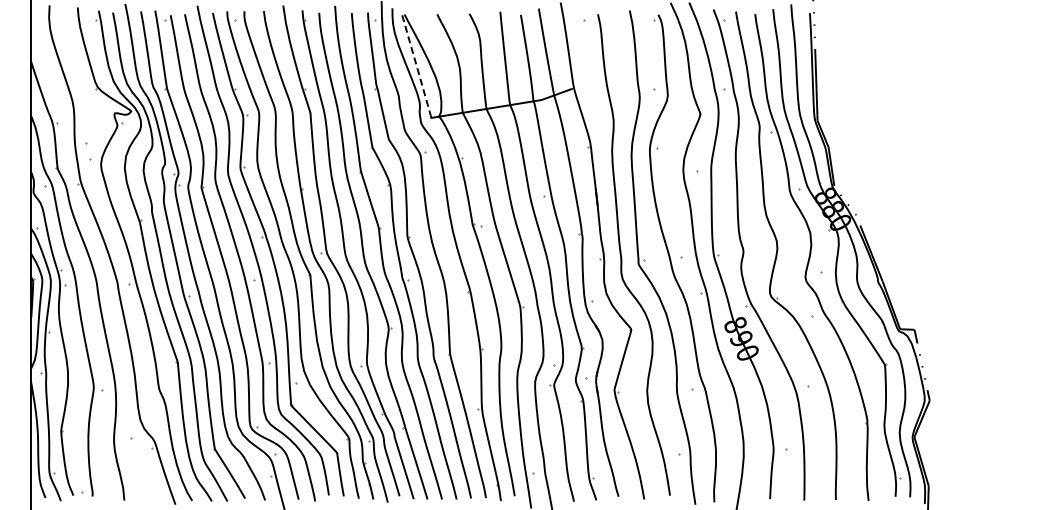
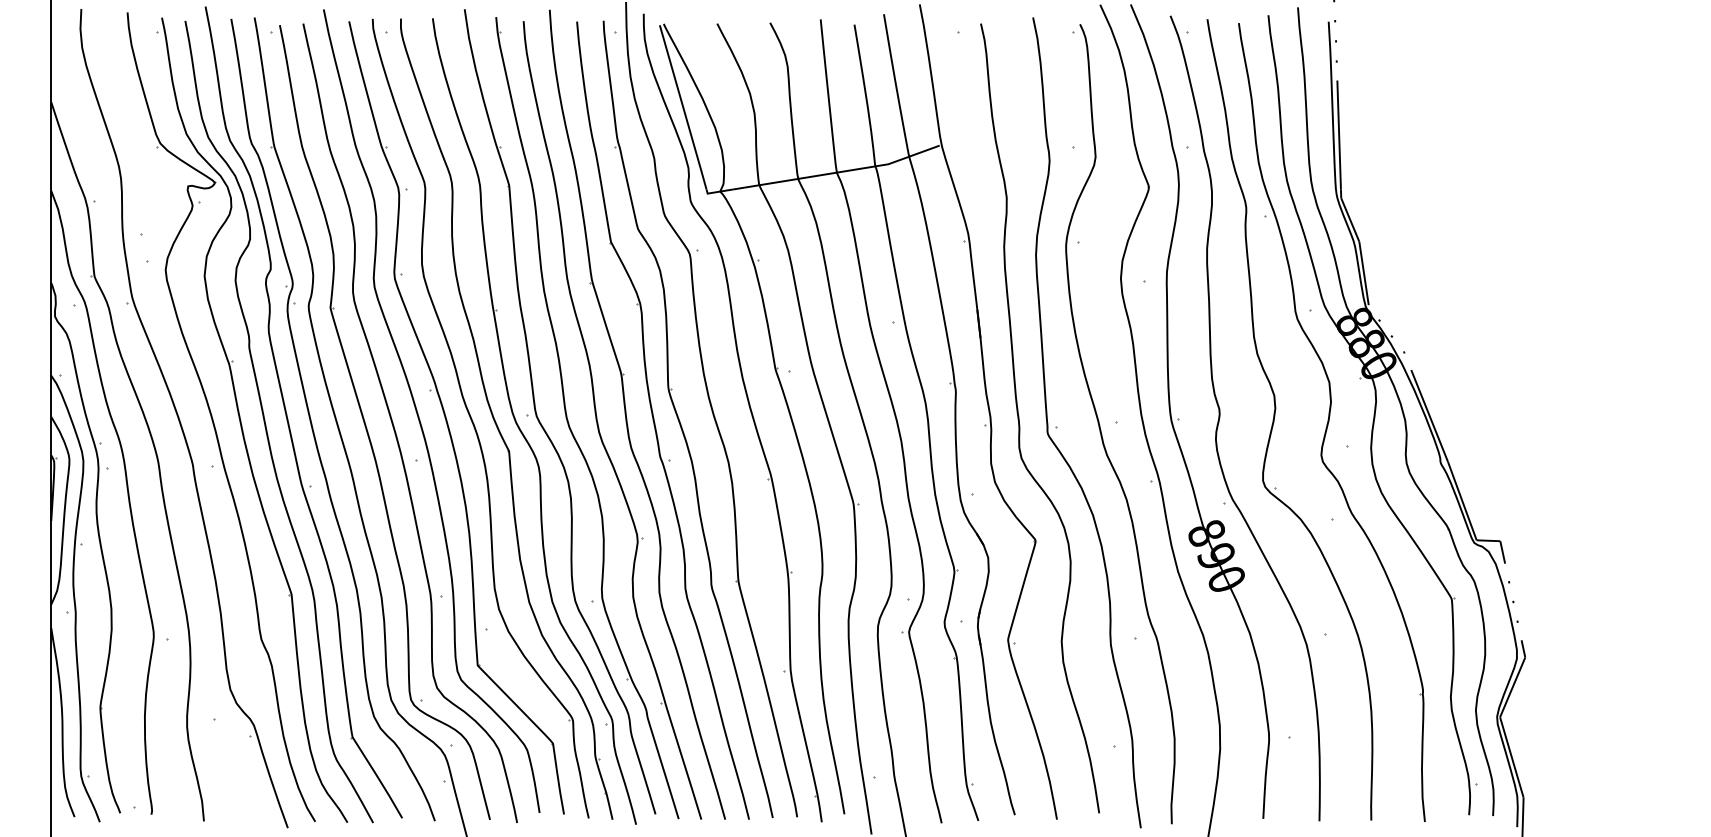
line: (416, 65) -> (683, 107), dashed -> solid

